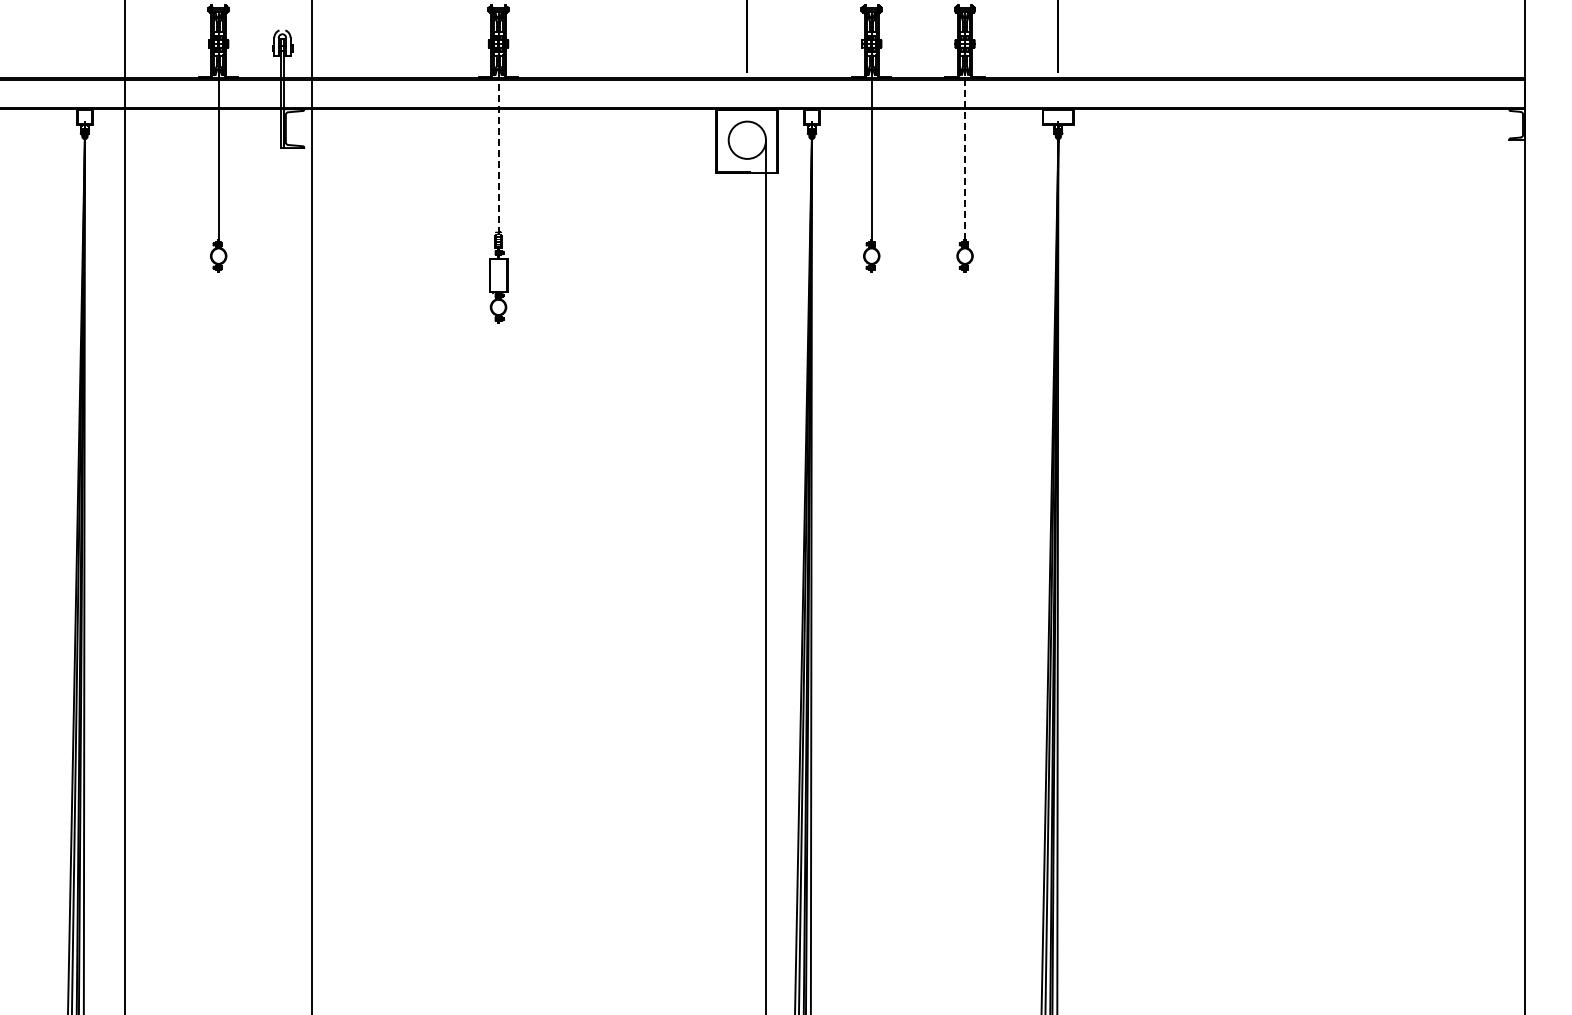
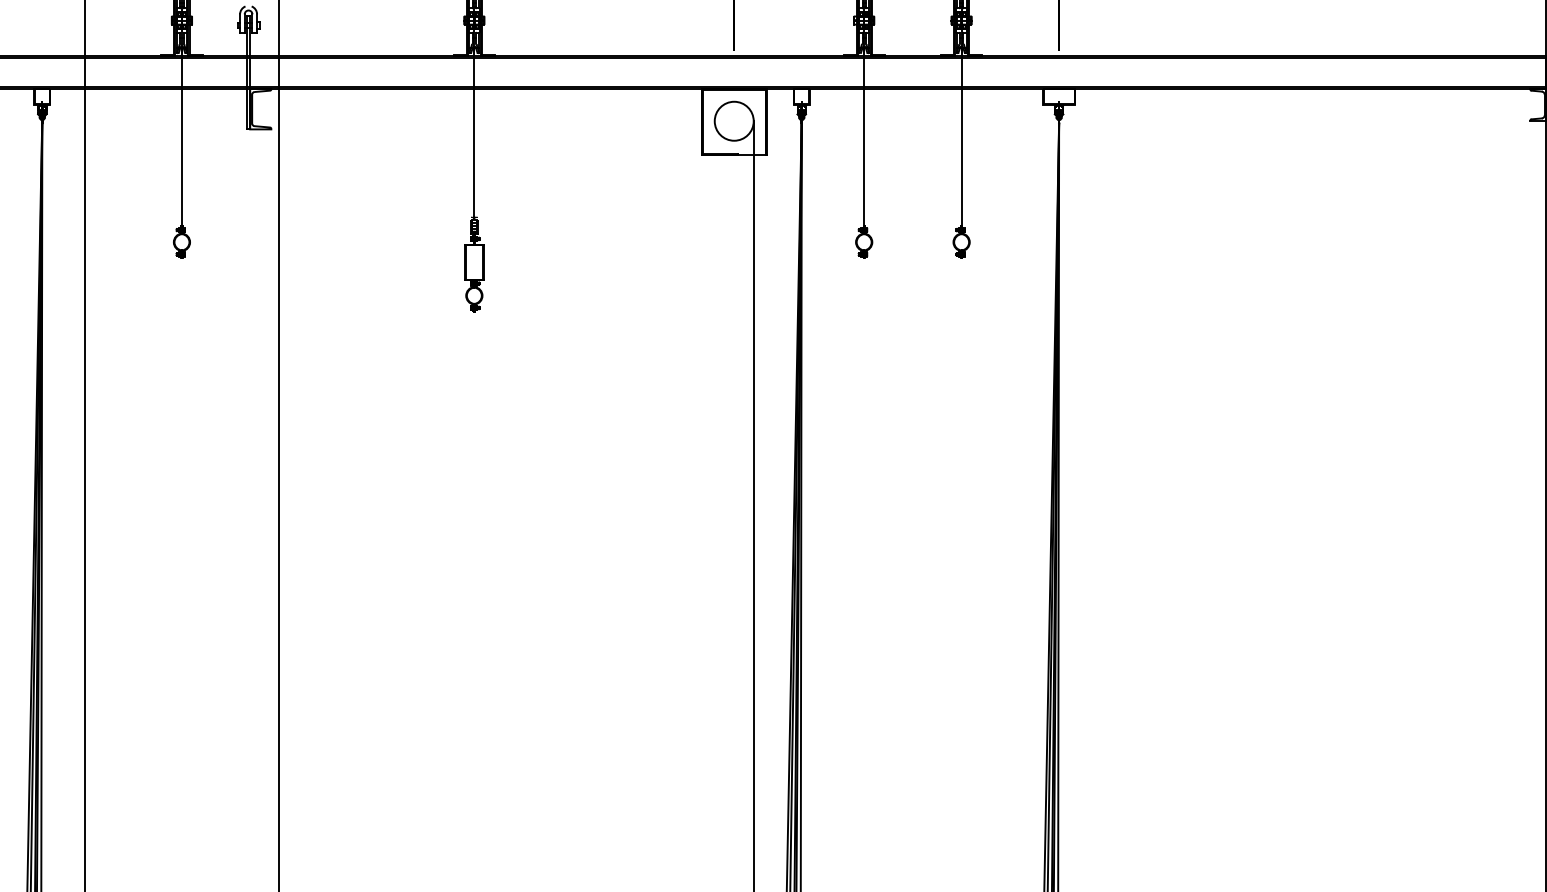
line: (498, 150) -> (474, 131), dashed -> solid
line: (965, 154) -> (962, 136), dashed -> solid

